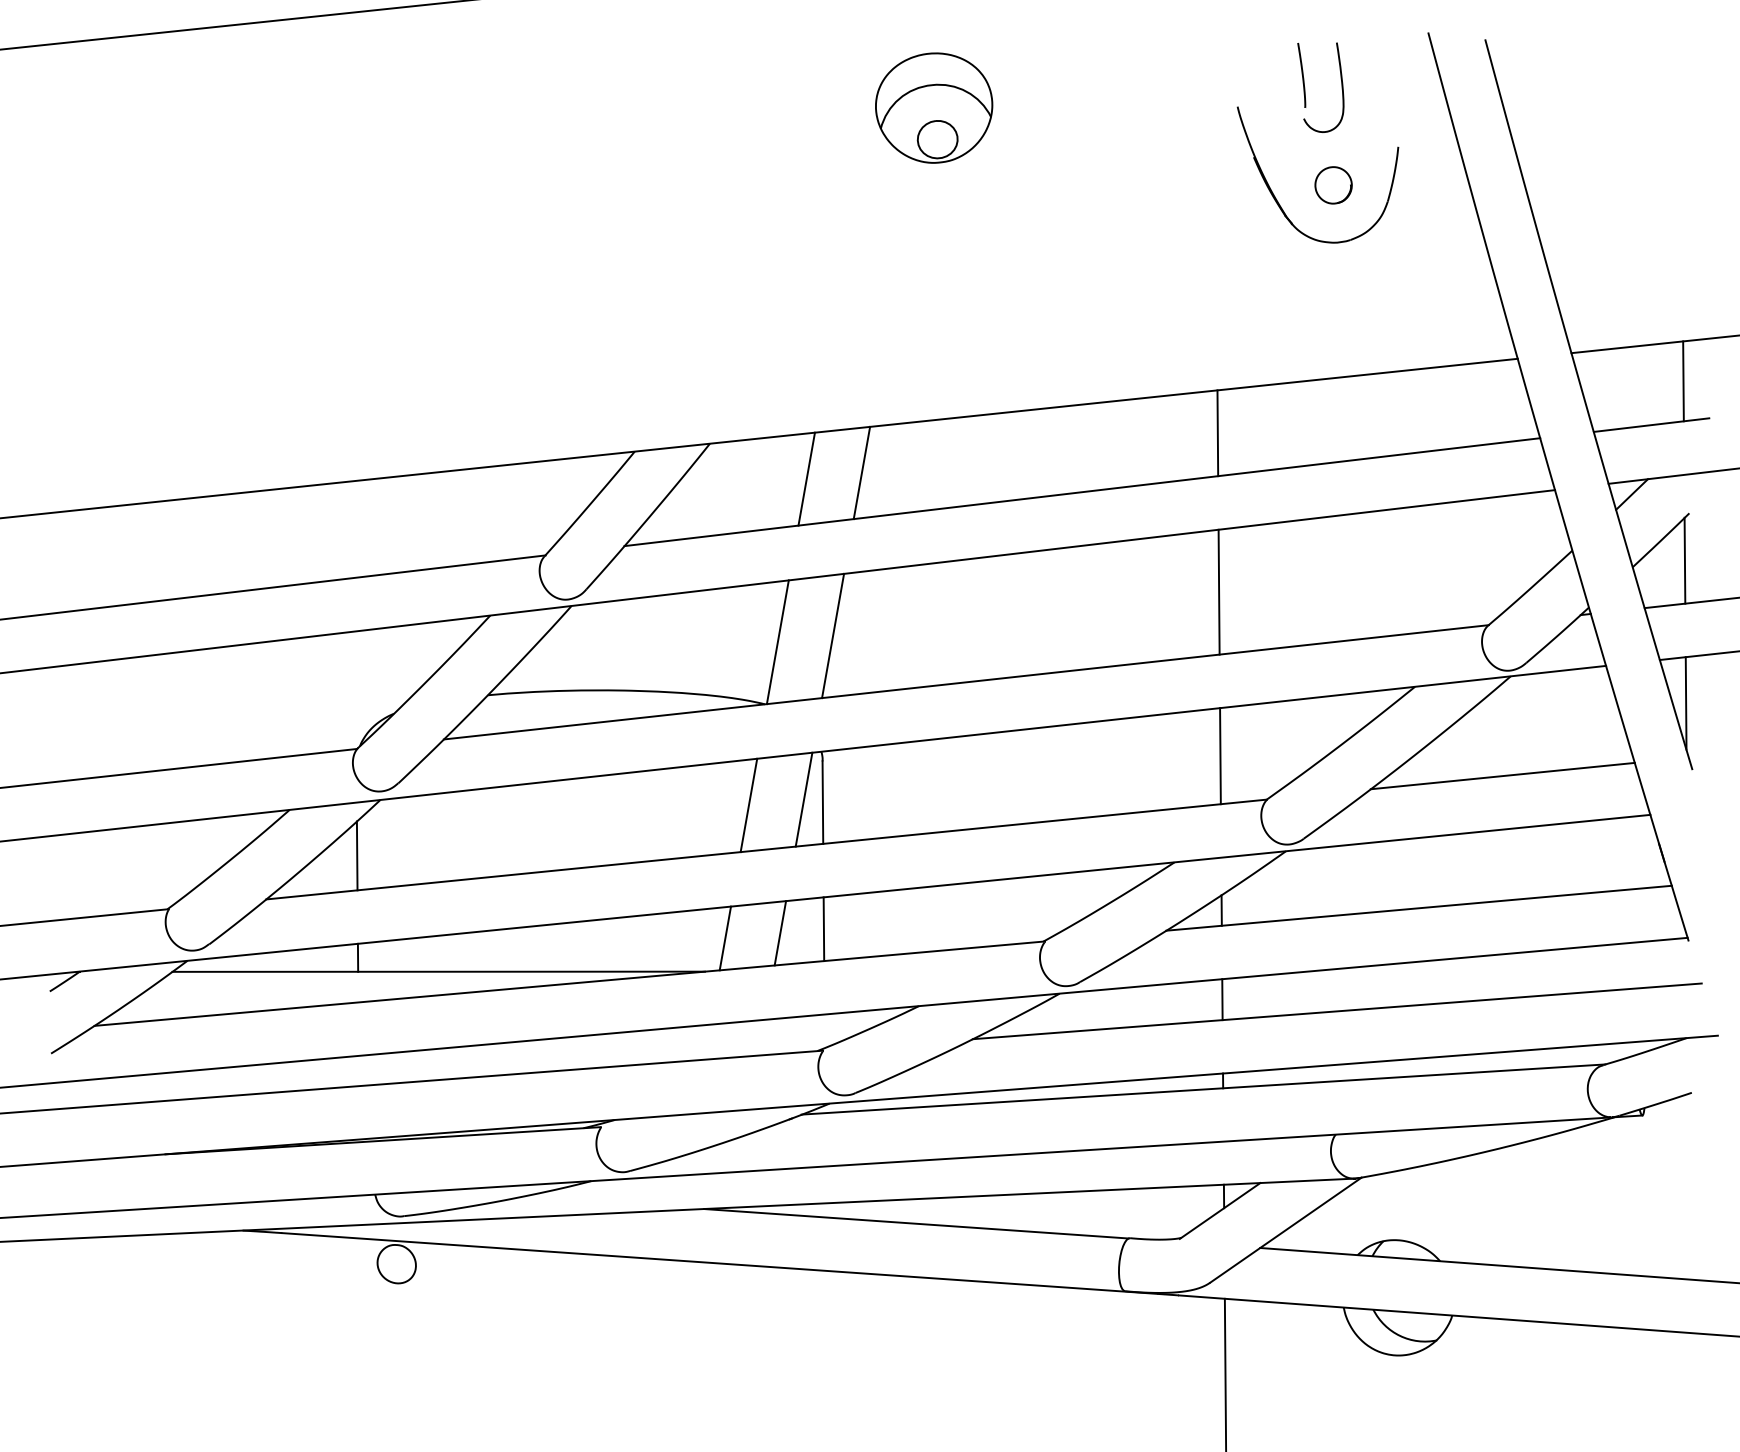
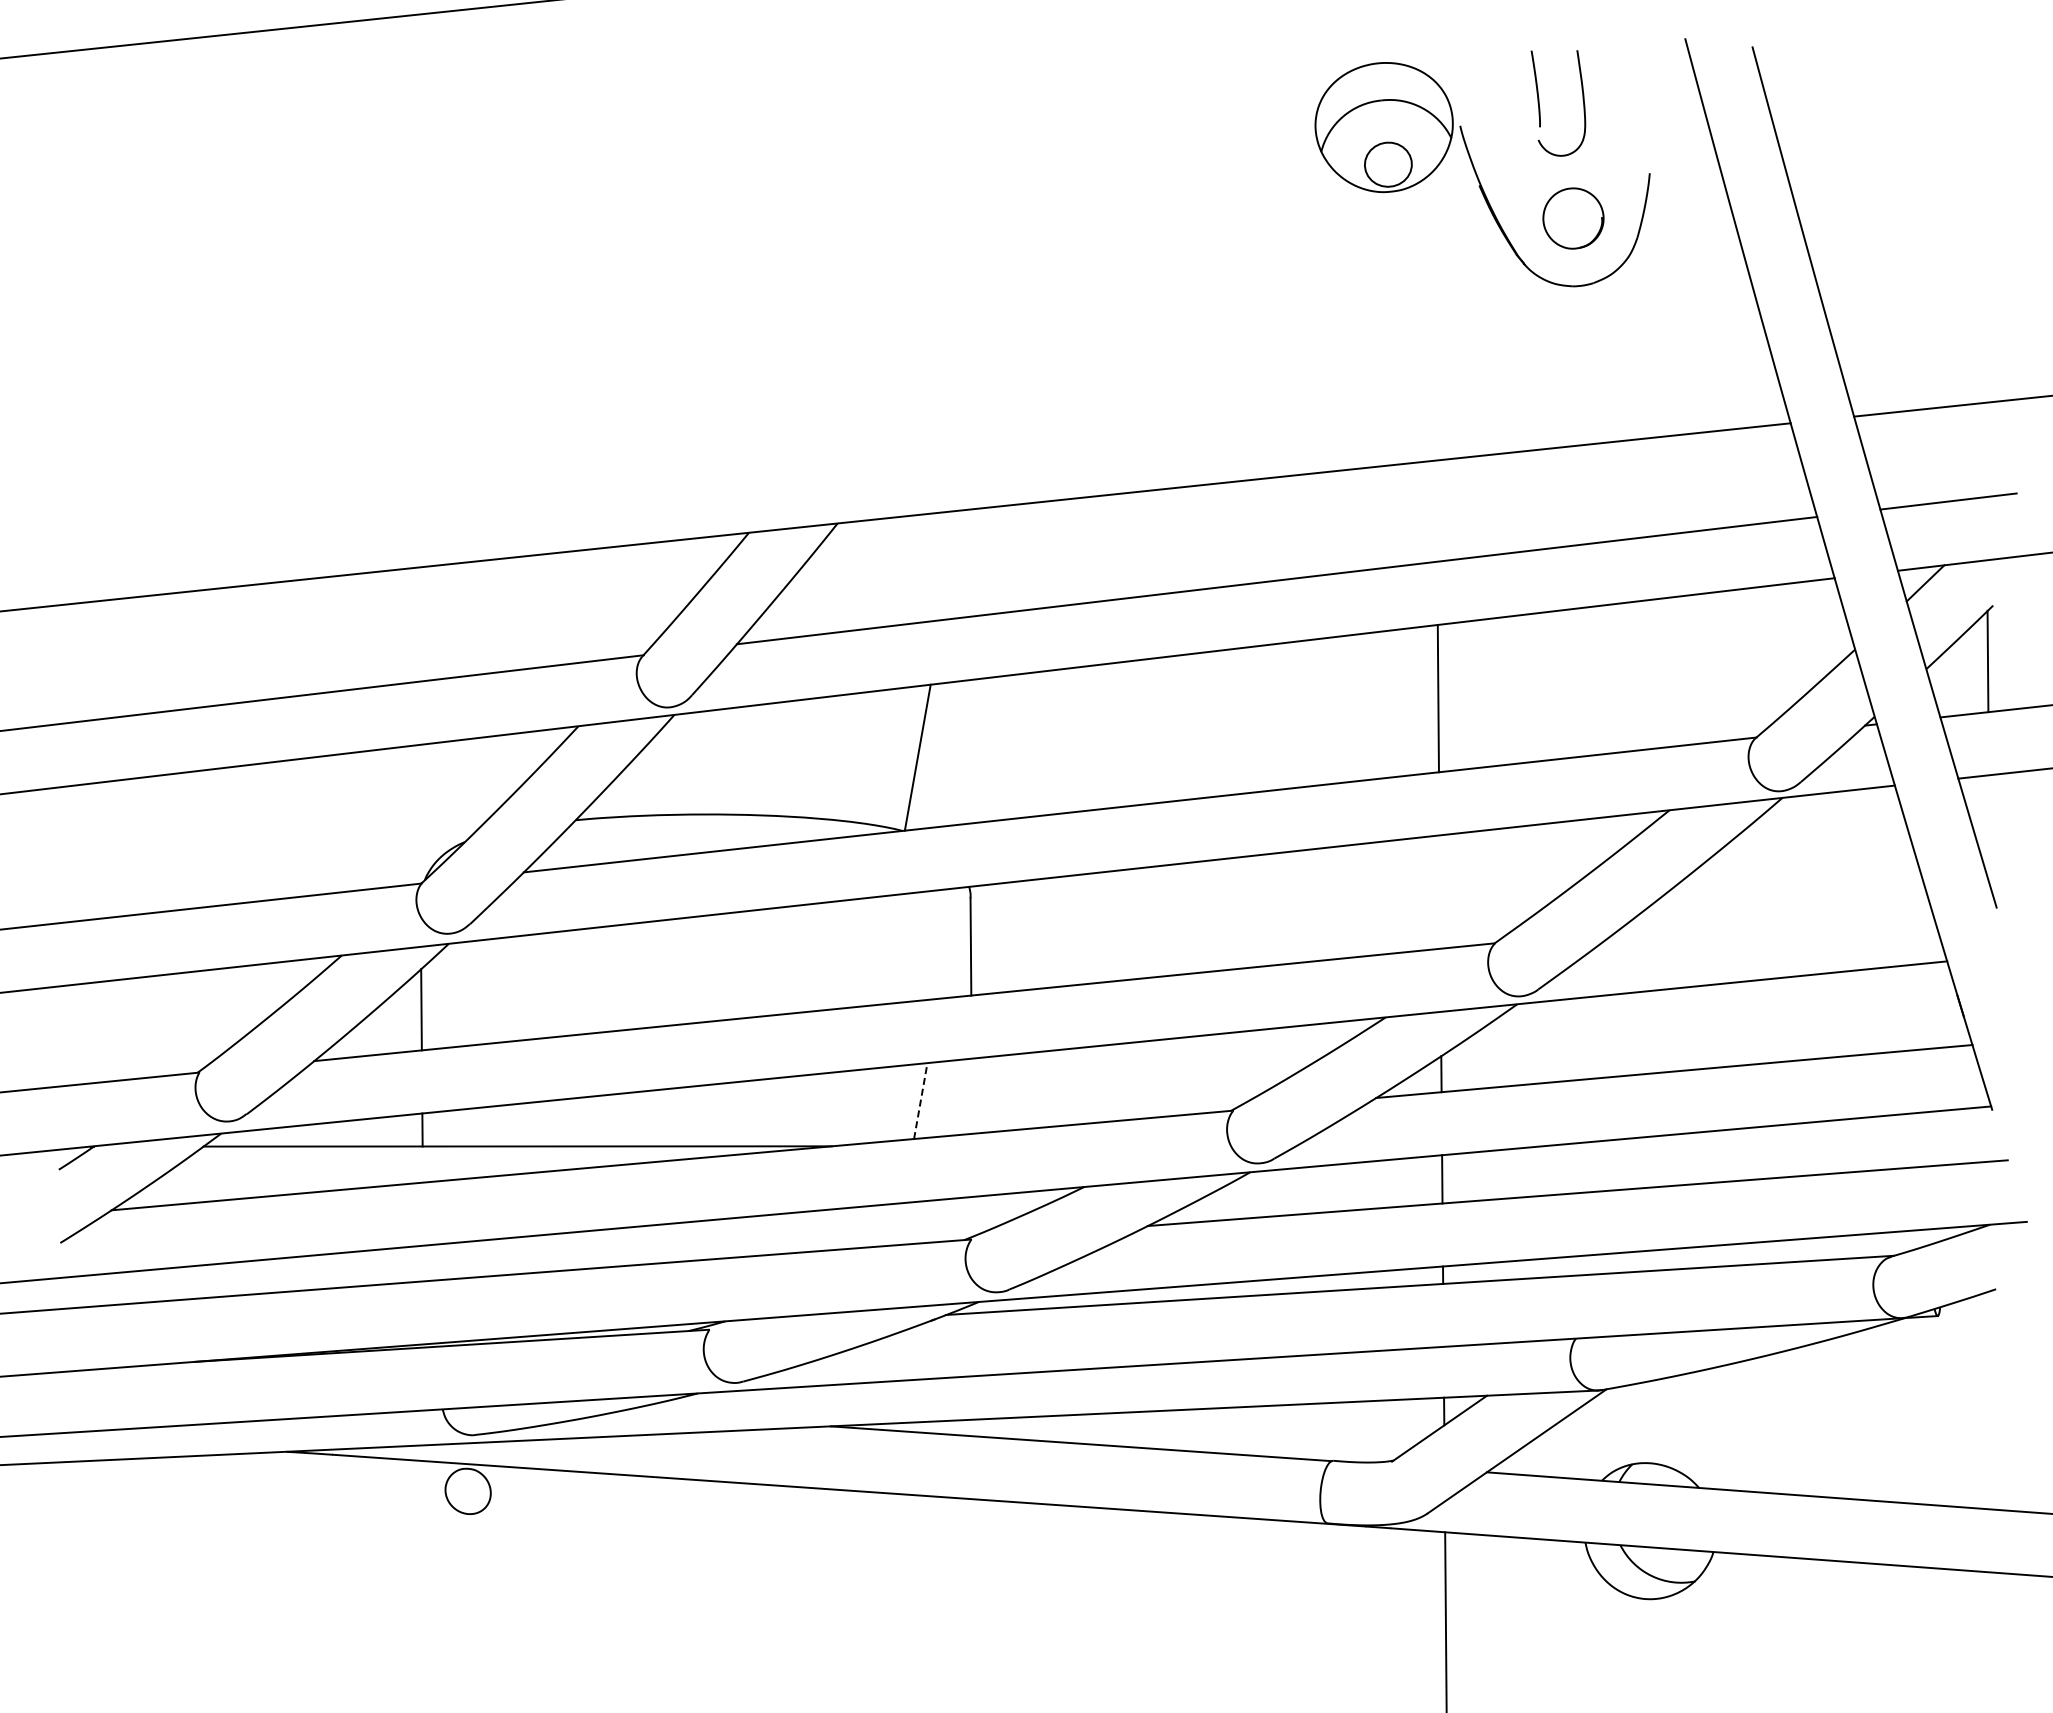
part: (933, 108) -> (1383, 127), moved
part: (1333, 185) -> (1573, 218), size x1.4
line: (1682, 381) -> (1985, 449), removed
line: (1217, 432) -> (1436, 510), removed
line: (861, 472) -> (1016, 557), removed
line: (806, 479) -> (951, 565), removed
line: (832, 636) -> (982, 750), removed
line: (1685, 703) -> (1988, 829), removed
line: (1220, 755) -> (1439, 891), removed
line: (1502, 776) -> (1772, 915), removed
line: (803, 799) -> (948, 943), removed
line: (748, 805) -> (883, 950), removed
line: (823, 928) -> (971, 1095), removed
line: (780, 933) -> (920, 1101), solid -> dashed
line: (725, 937) -> (855, 1106), removed

